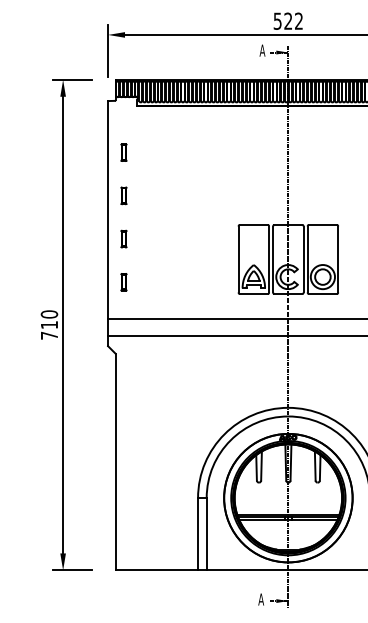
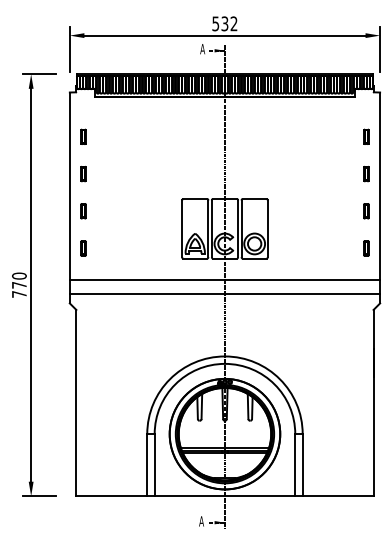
text: (287, 20) -> (224, 23), 522 -> 532
text: (49, 325) -> (19, 285), 710 -> 770

